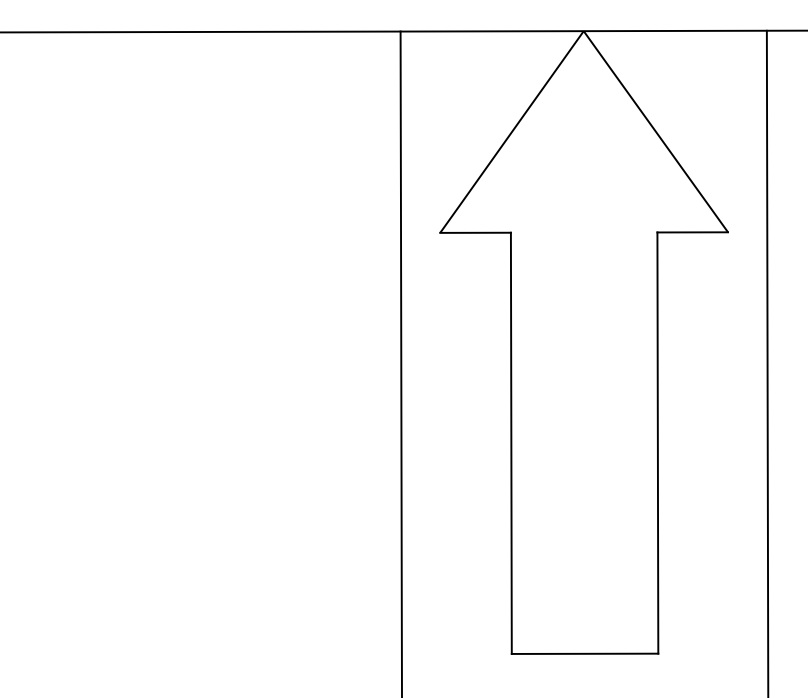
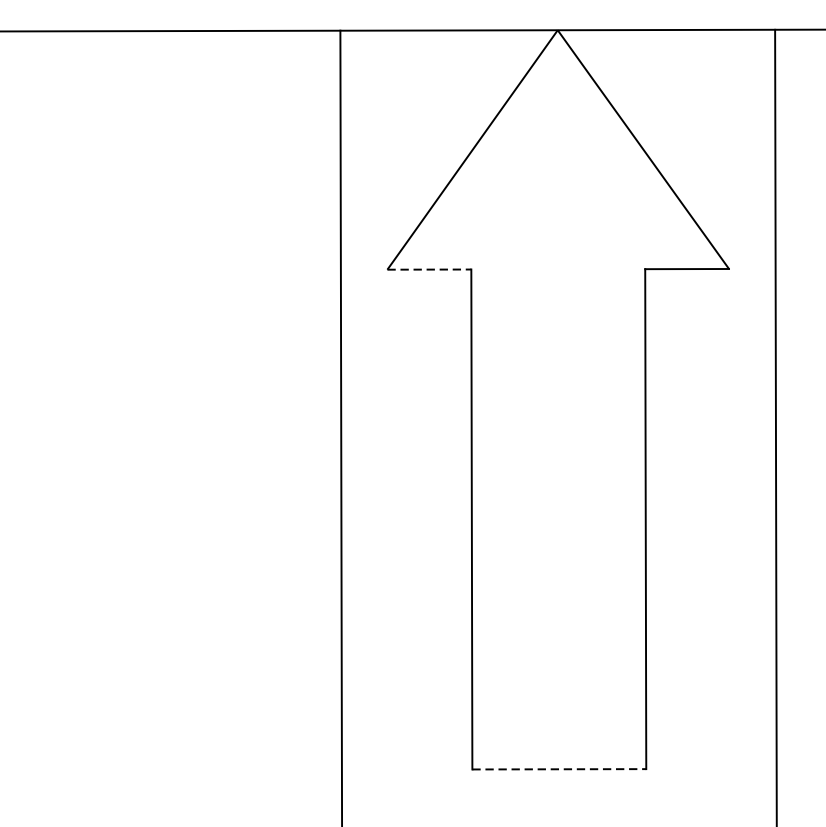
line: (476, 232) -> (430, 269), solid -> dashed
line: (585, 653) -> (559, 768), solid -> dashed

